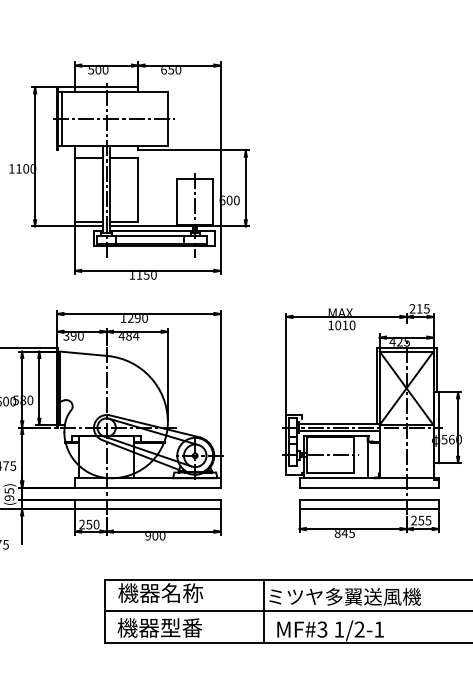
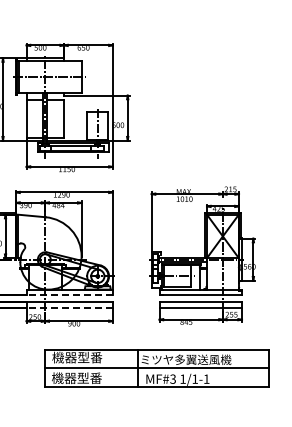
line: (147, 488) -> (69, 295), solid -> dashed
line: (147, 508) -> (69, 307), solid -> dashed
text: (182, 592) -> (90, 357), 機器名称 -> 機器型番
text: (360, 628) -> (195, 378), 1/2-1 -> 1/1-1

